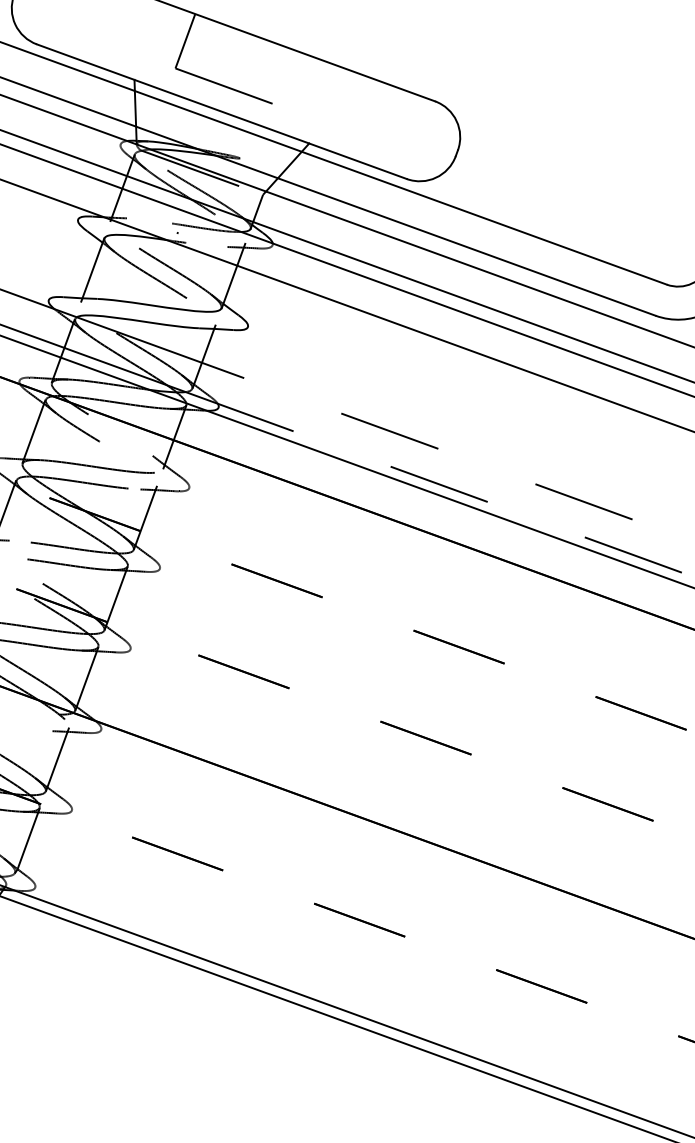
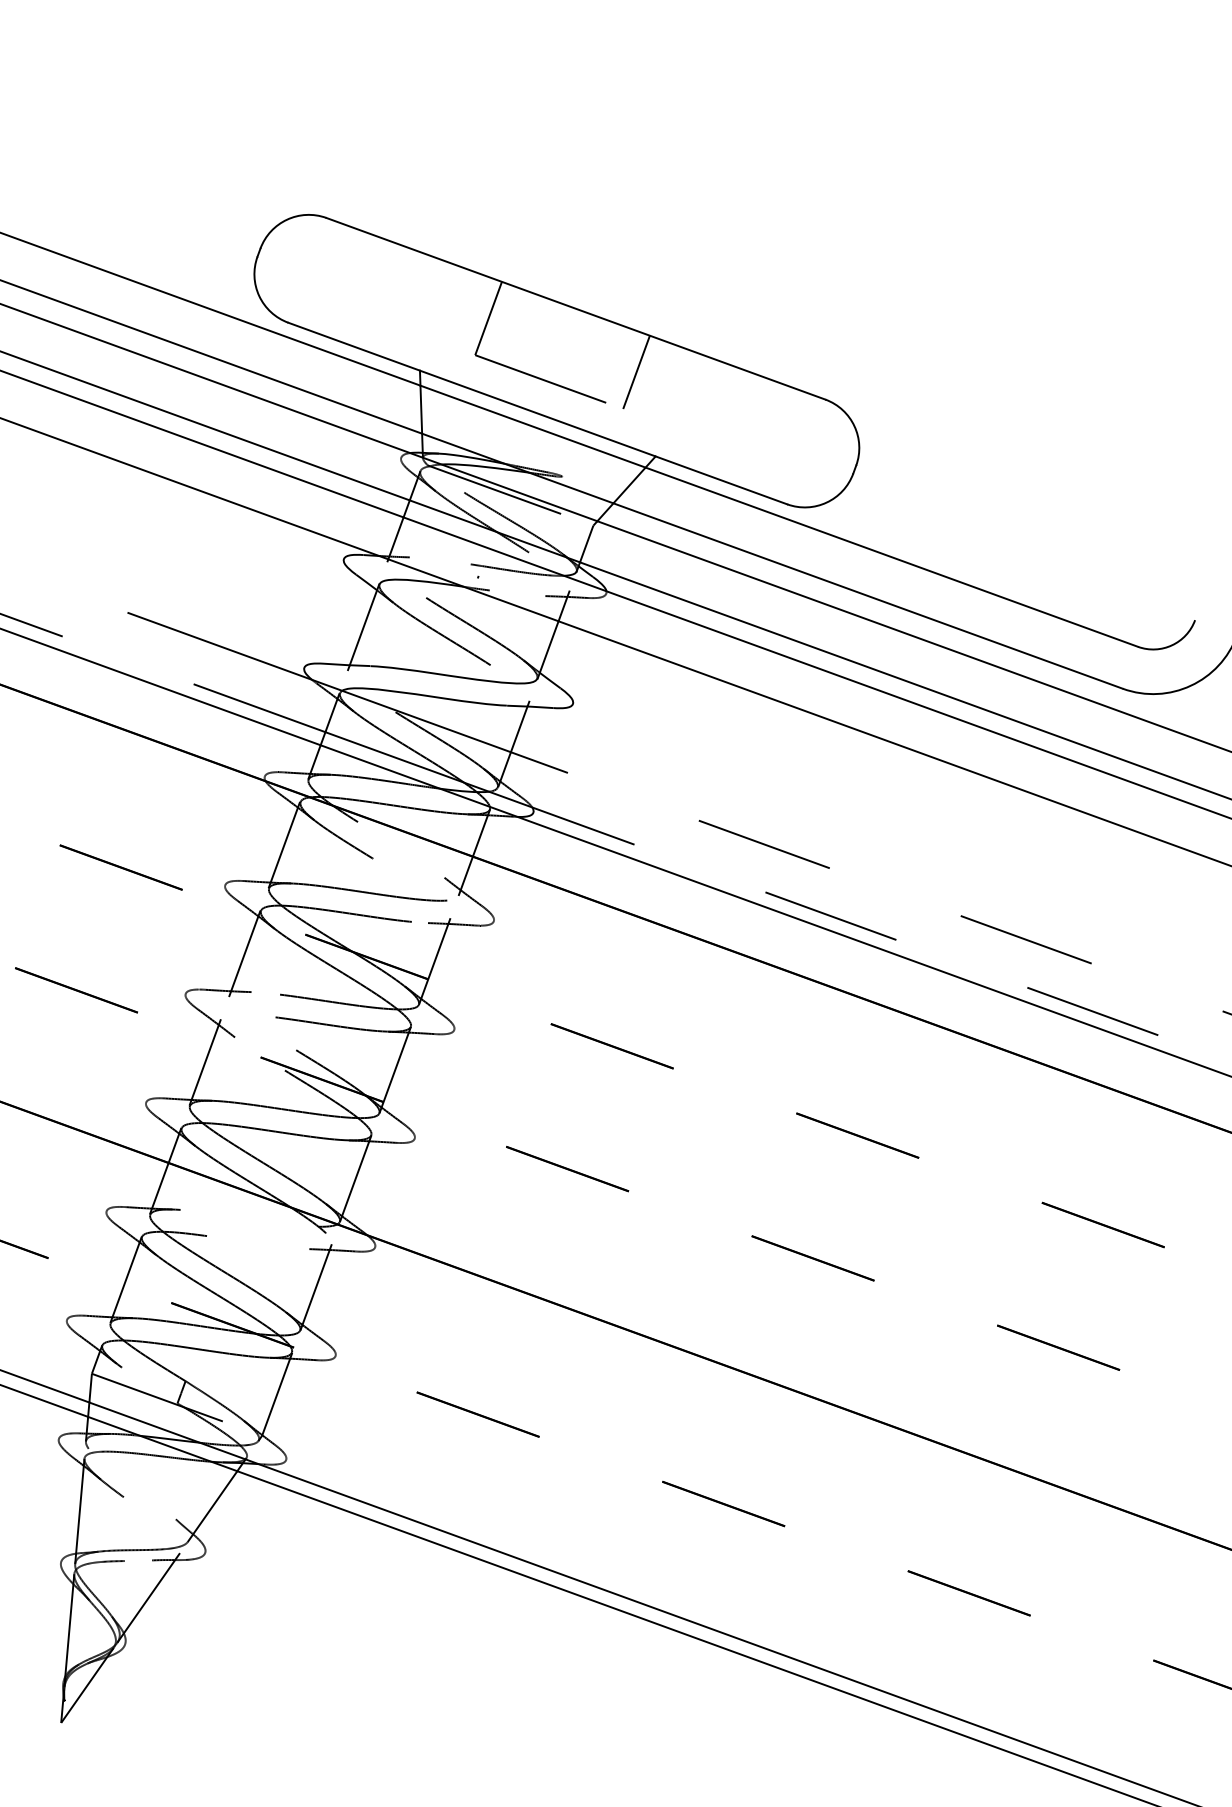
line: (295, 81) -> (636, 372), added

